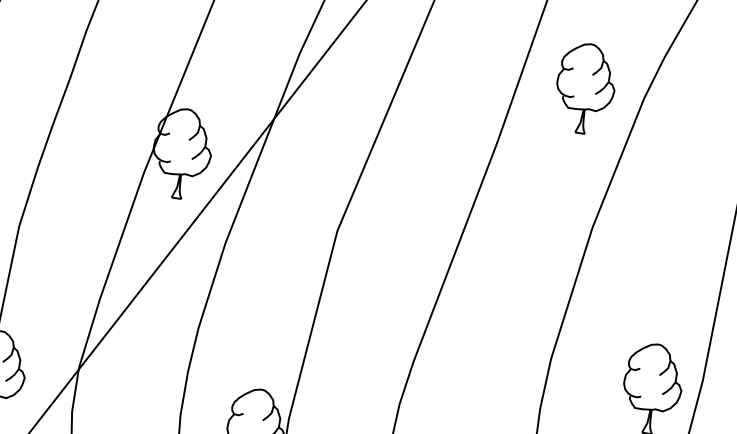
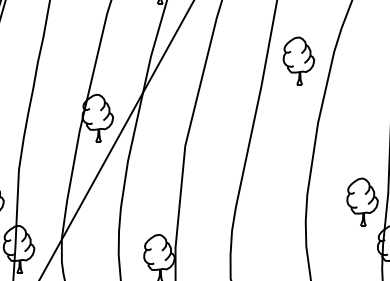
part: (584, 87) -> (298, 60), moved

